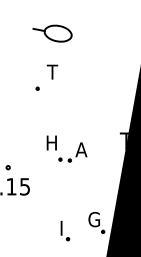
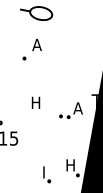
text: (52, 71) -> (36, 44), T -> A
part: (72, 152) -> (70, 110), moved
text: (94, 219) -> (70, 165), G -> H

